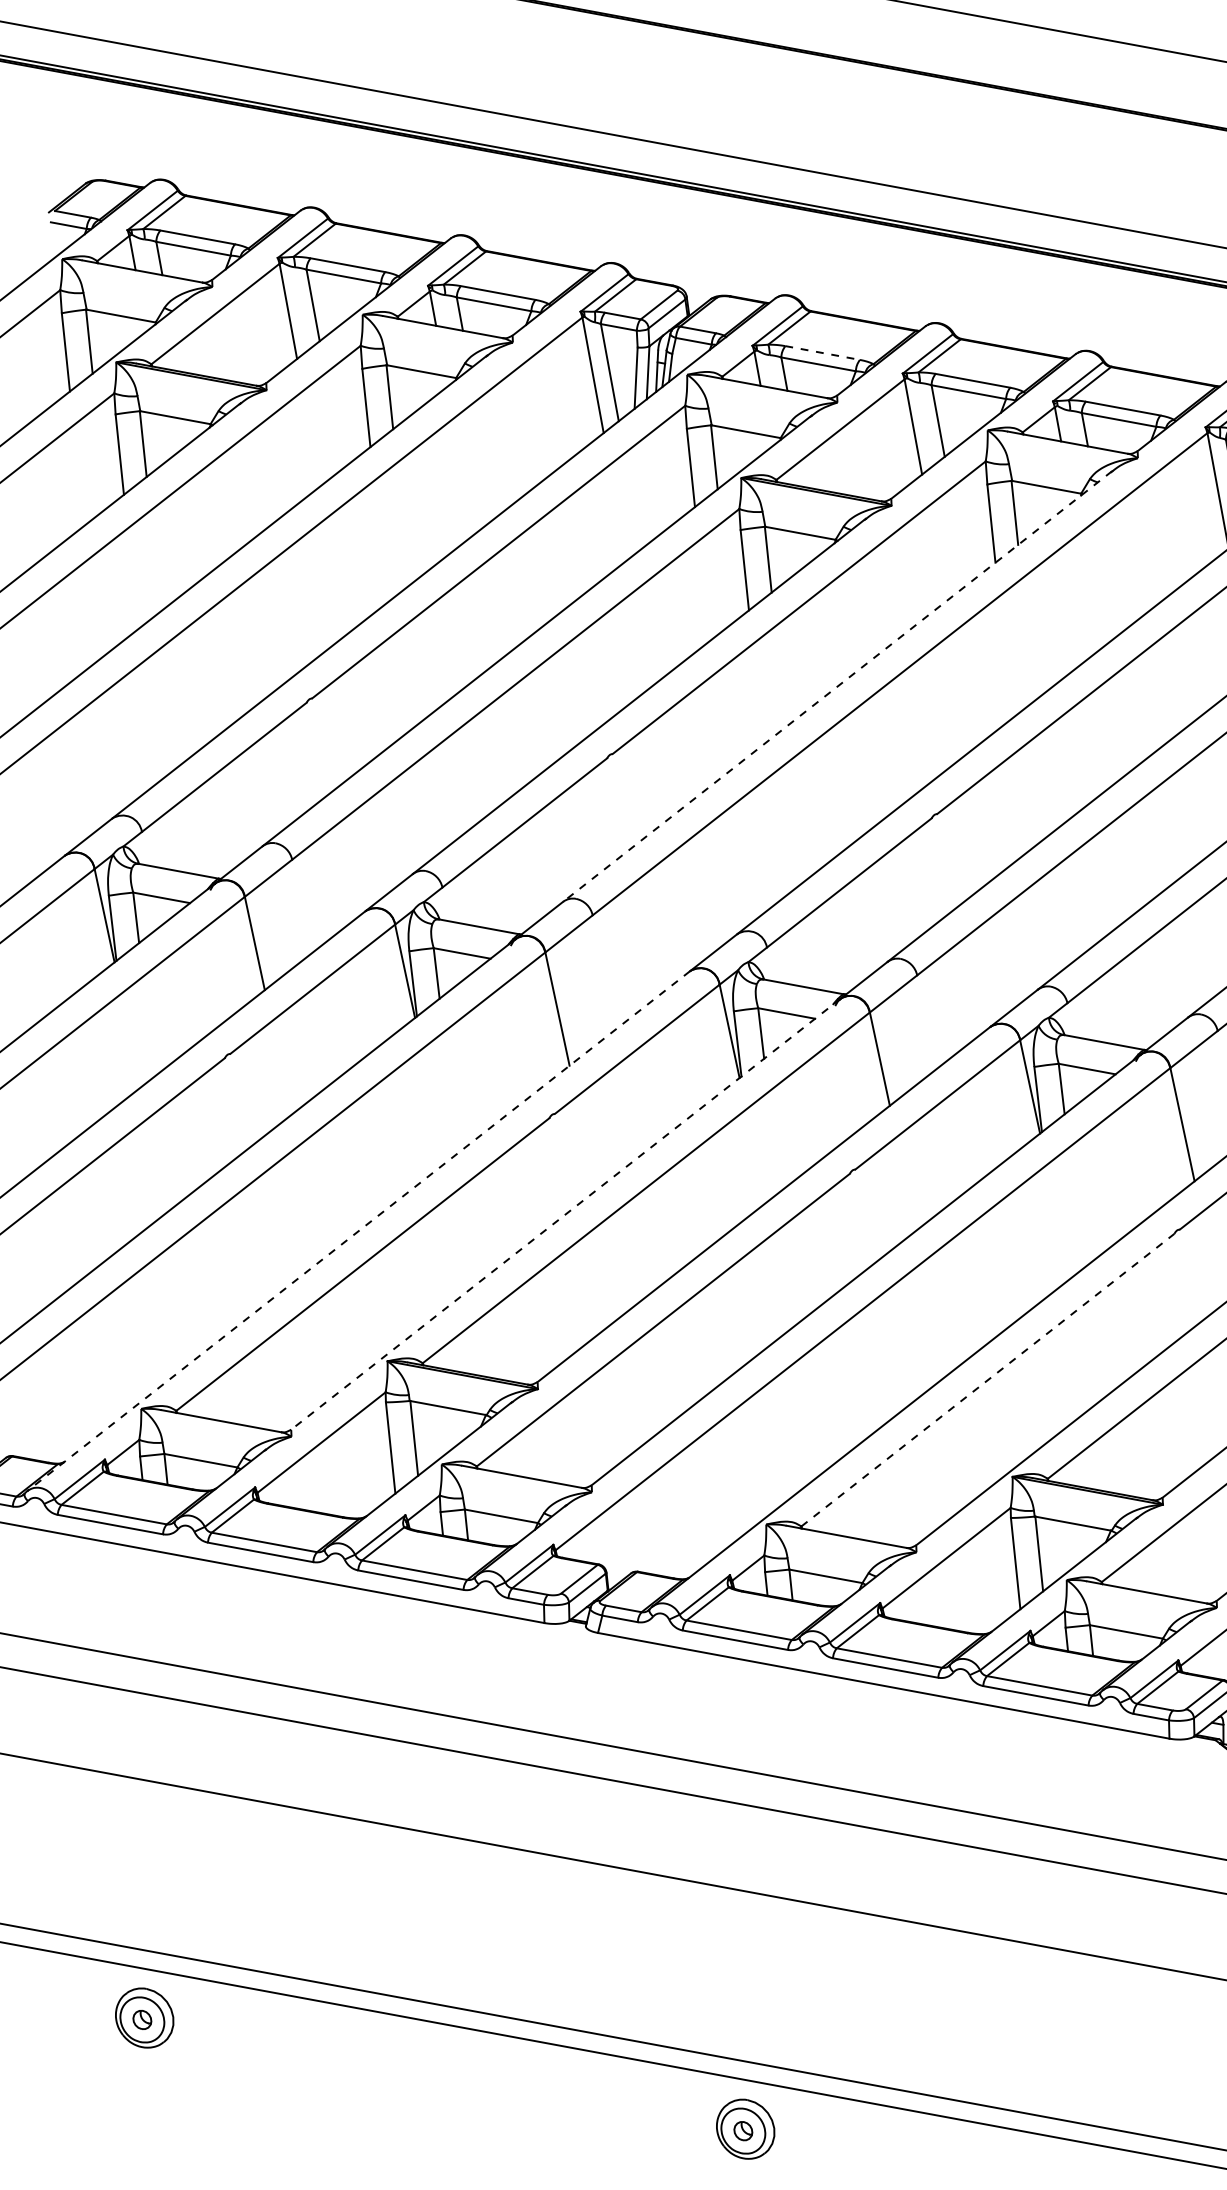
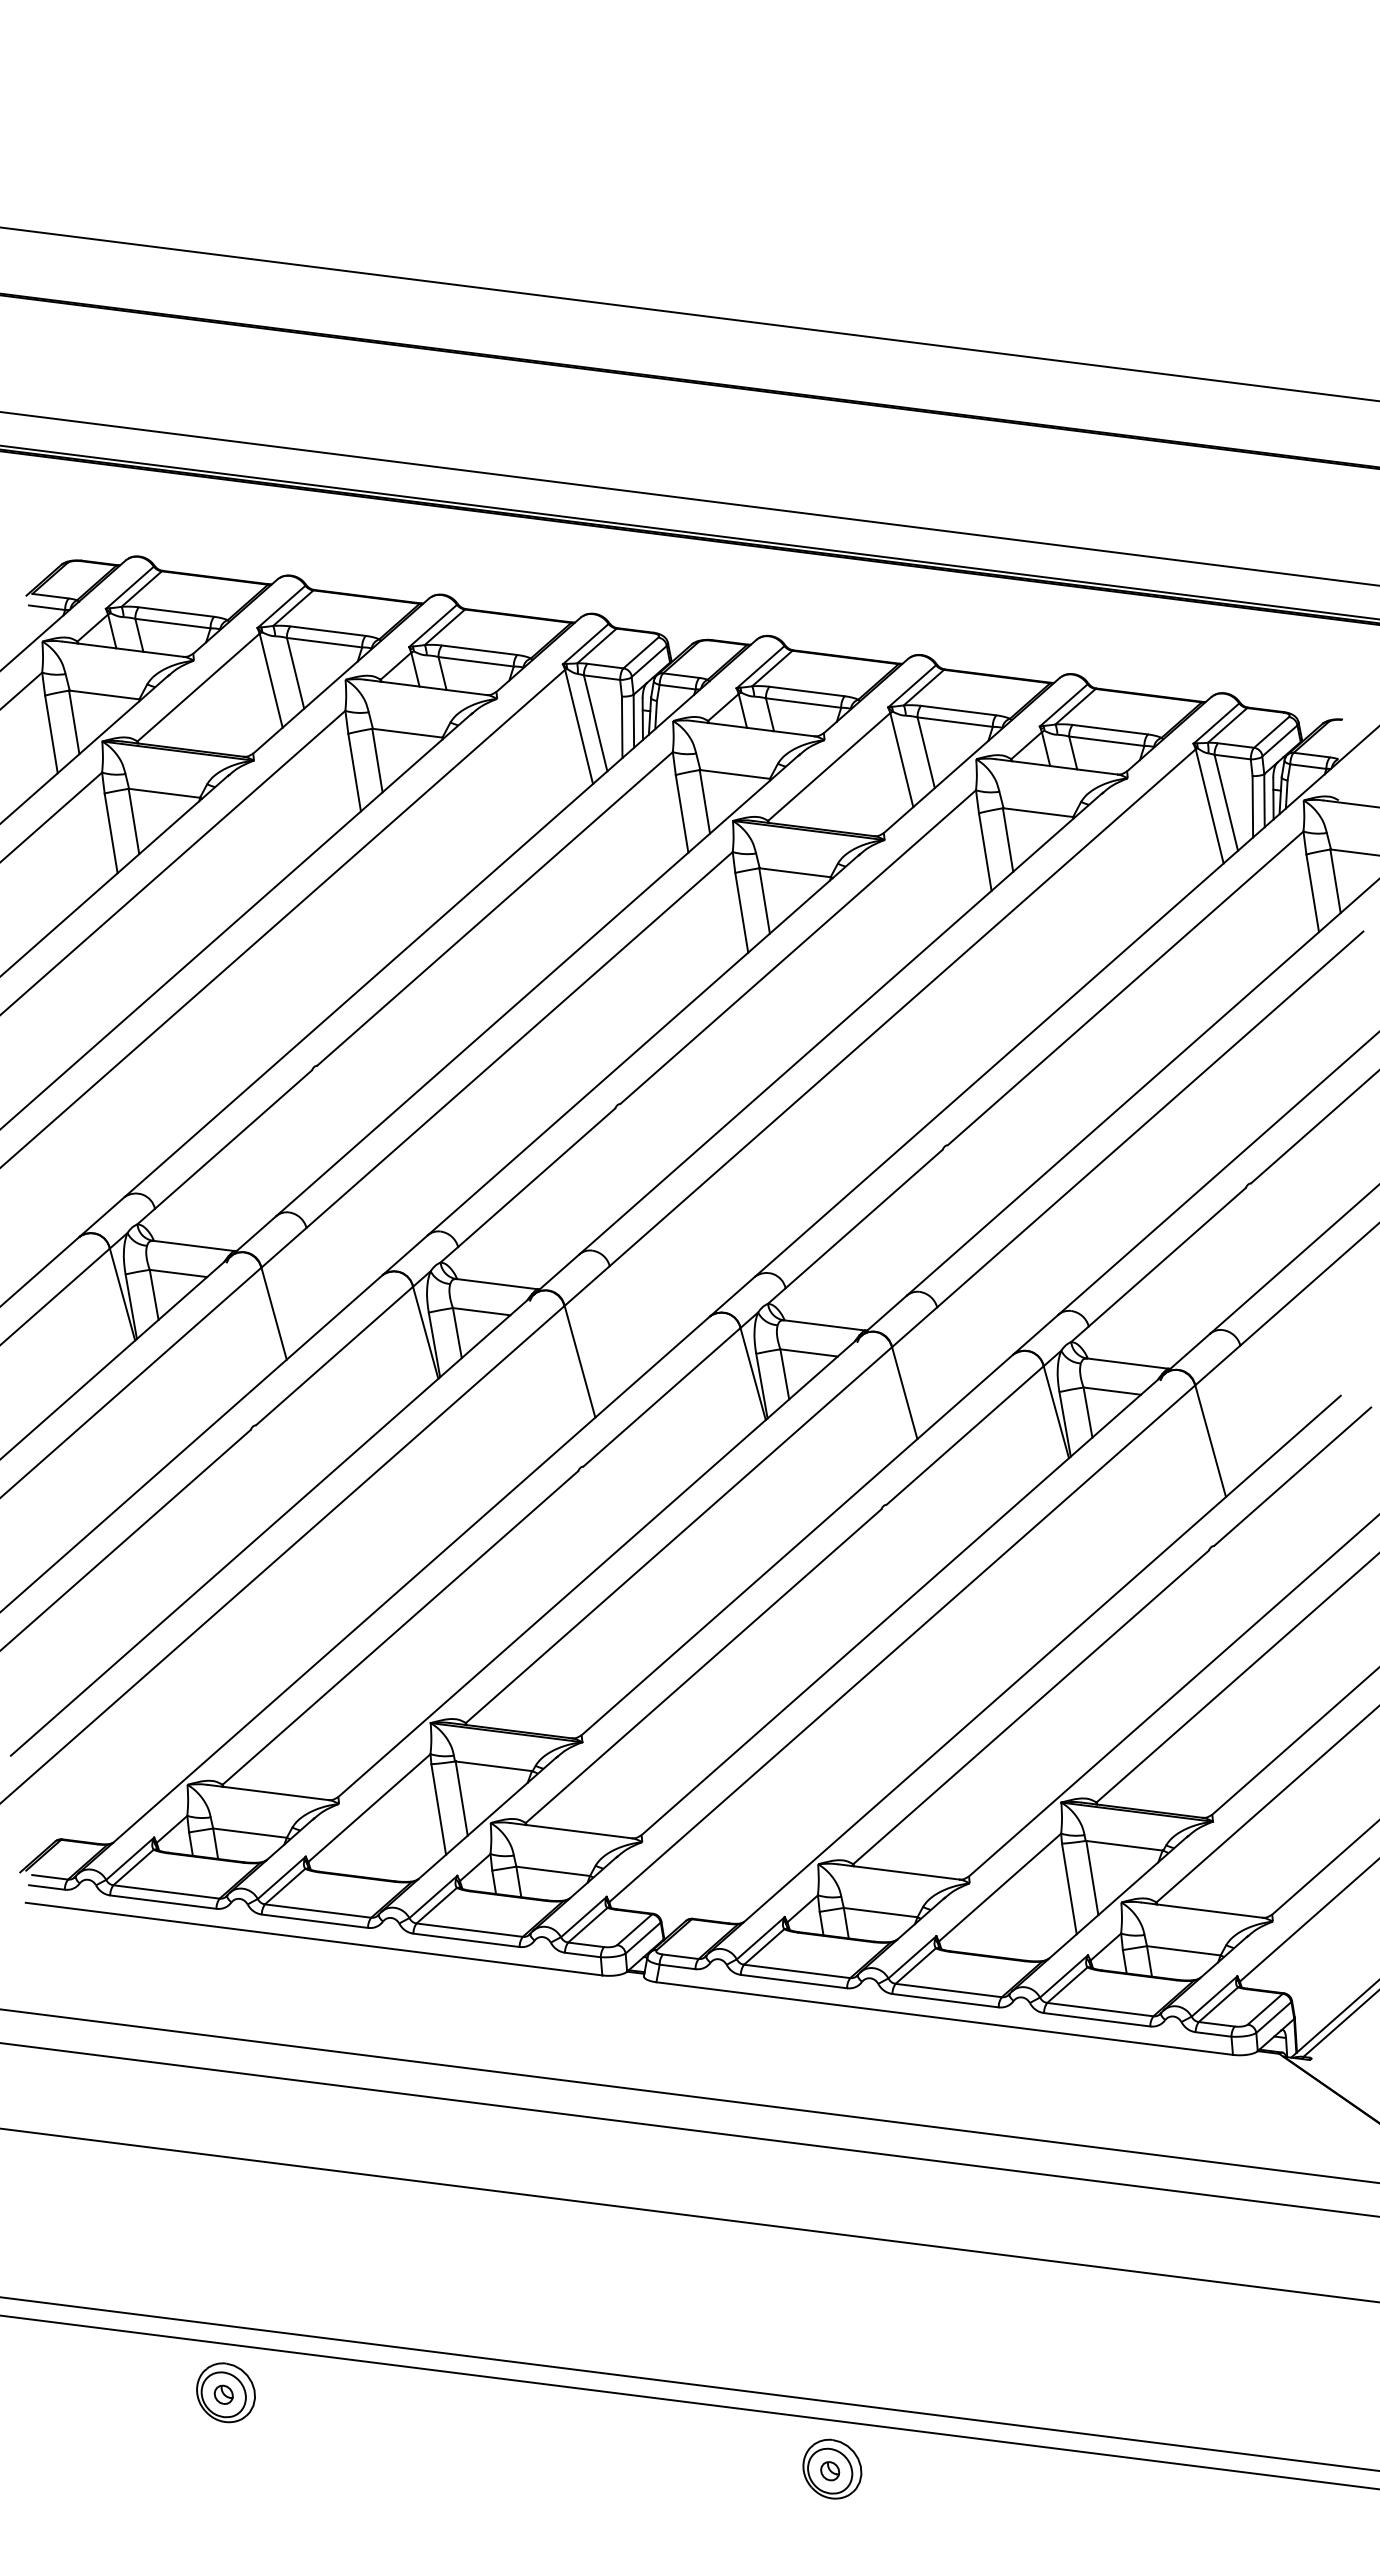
line: (823, 353) -> (807, 691), dashed -> solid
line: (838, 686) -> (841, 1023), dashed -> solid
line: (566, 1214) -> (600, 1566), dashed -> solid
line: (357, 1231) -> (393, 1595), dashed -> solid
line: (988, 1380) -> (1031, 1707), dashed -> solid

